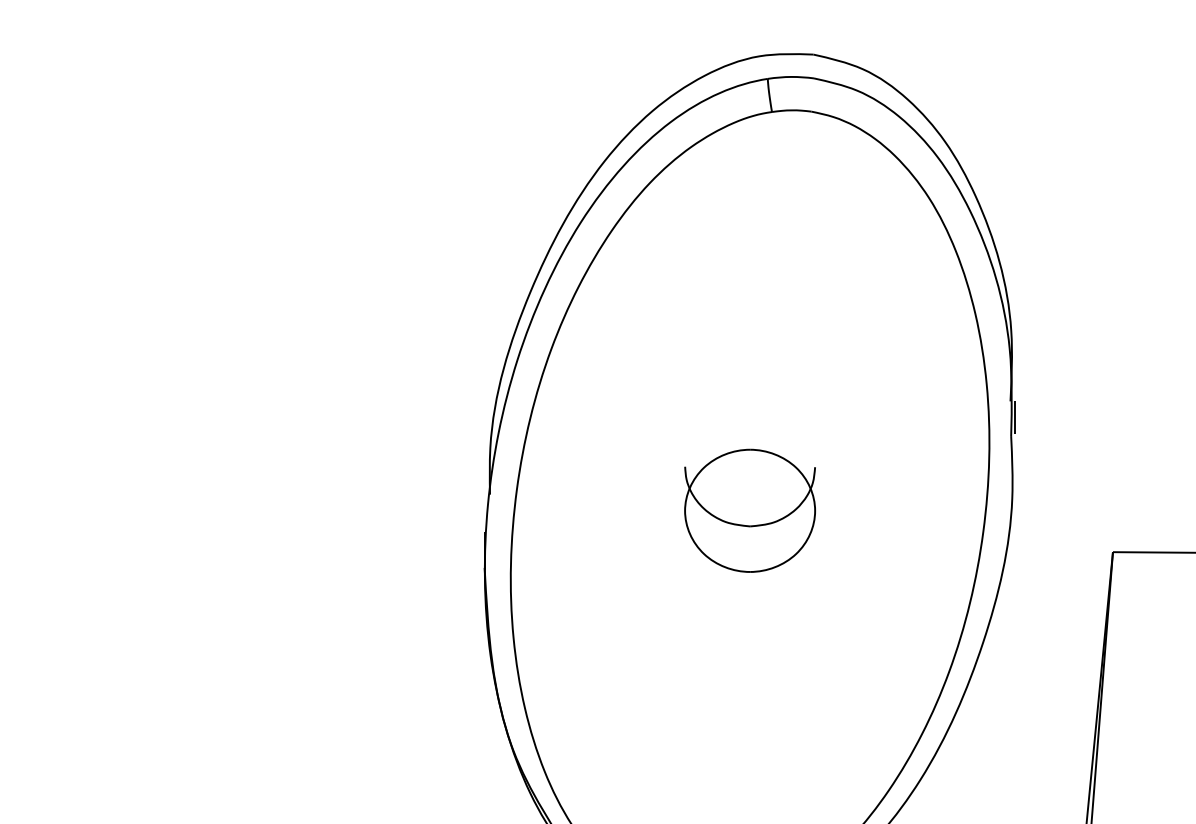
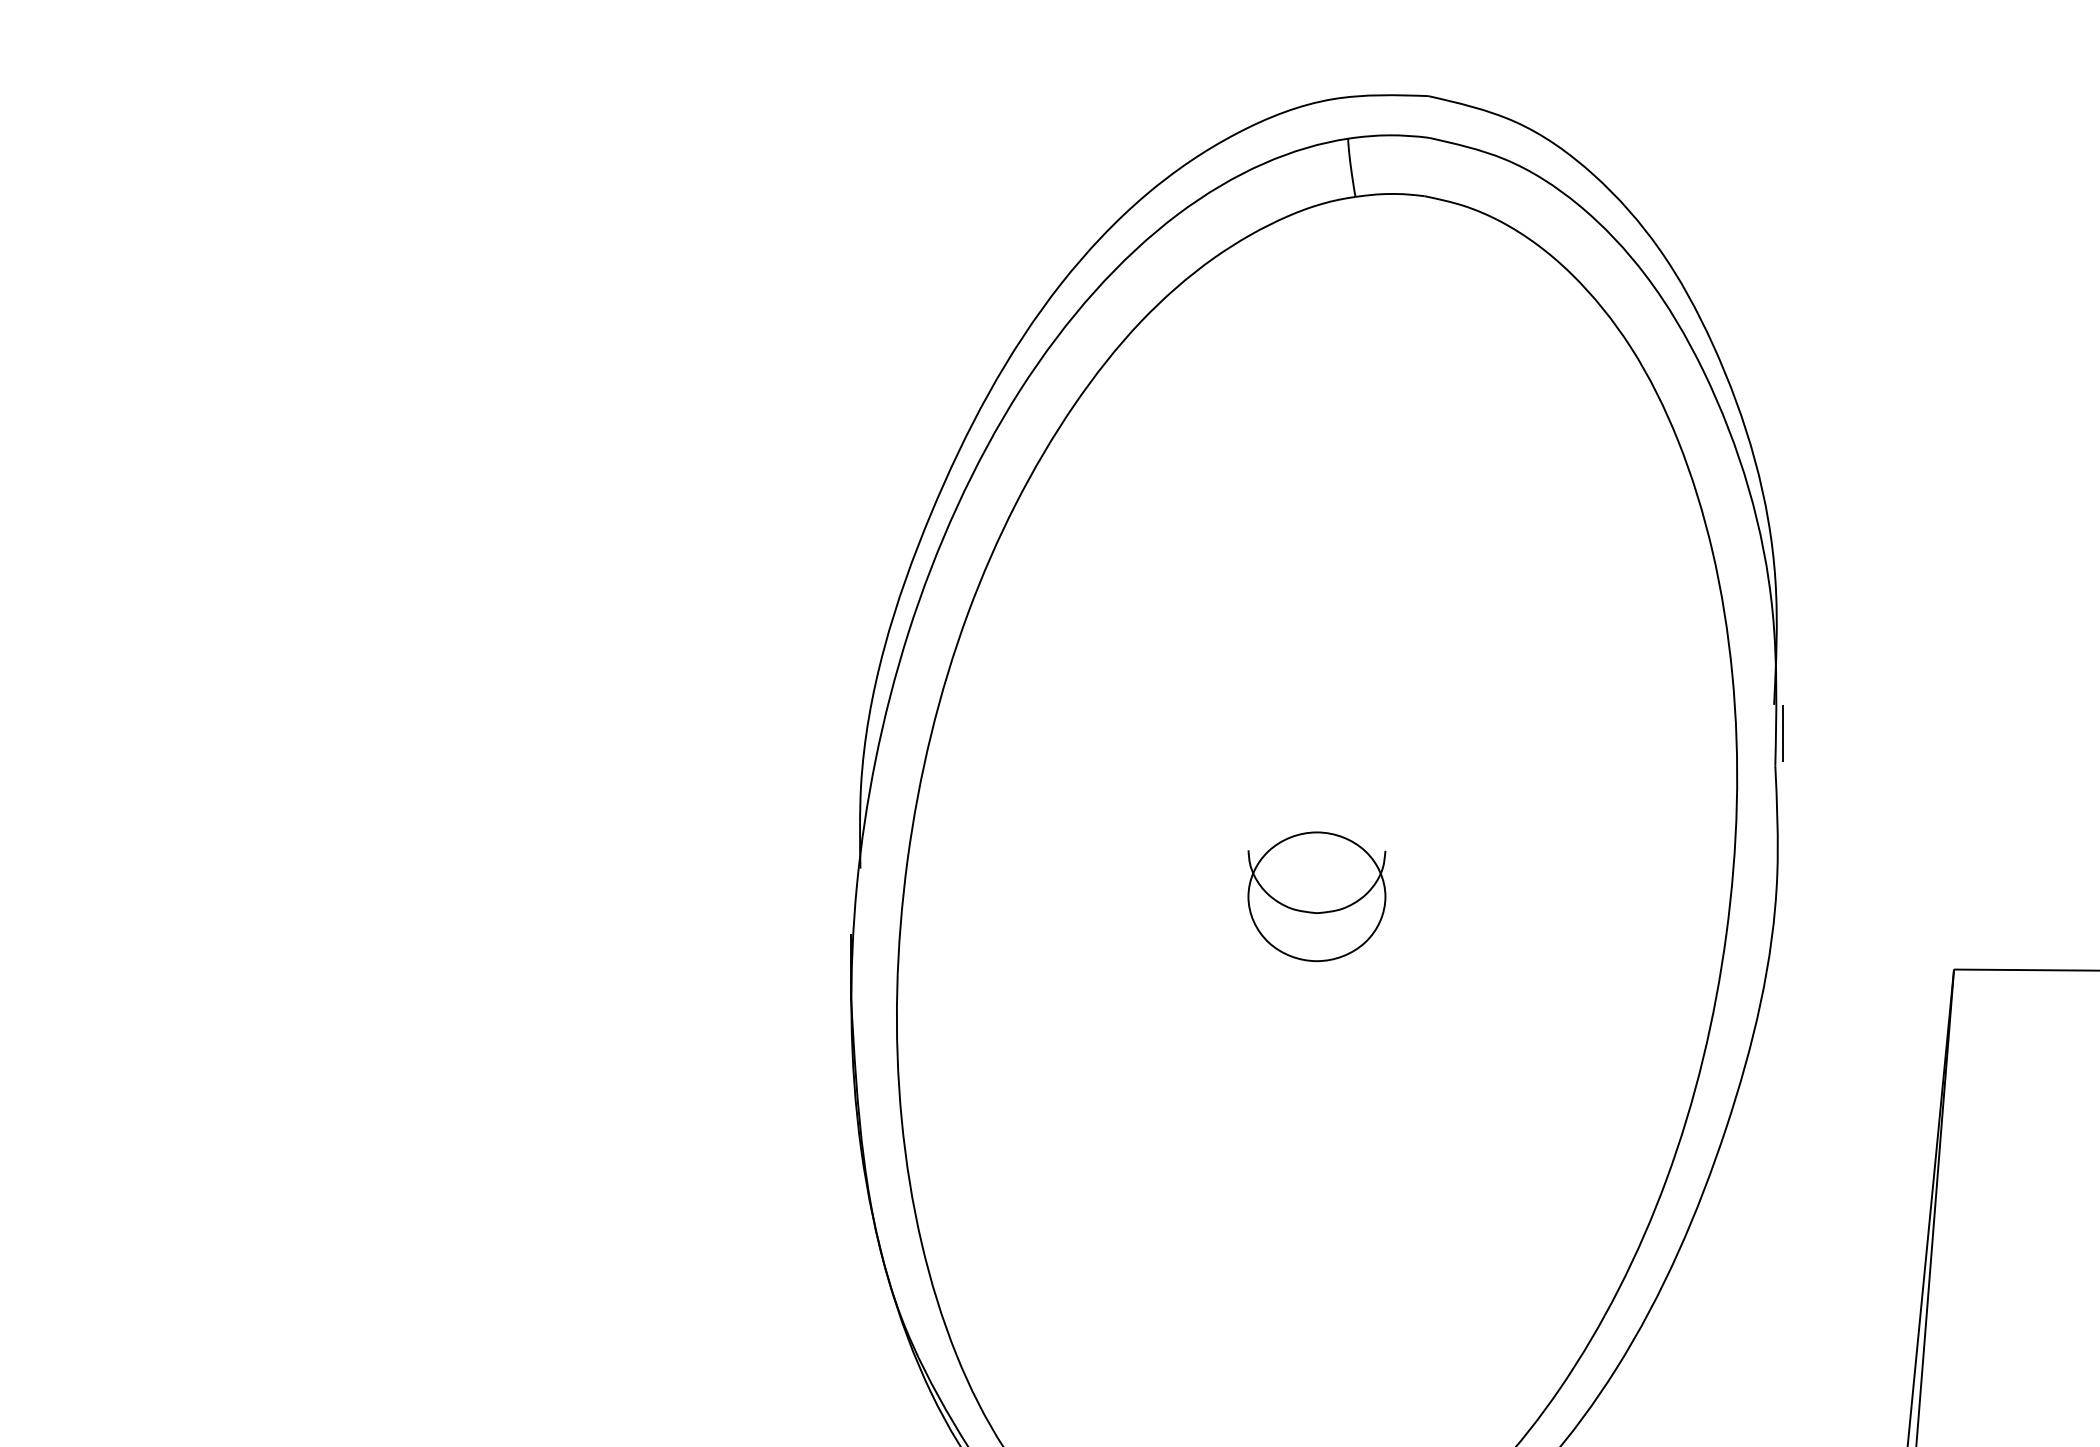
part: (749, 510) -> (1315, 896), size x0.6

